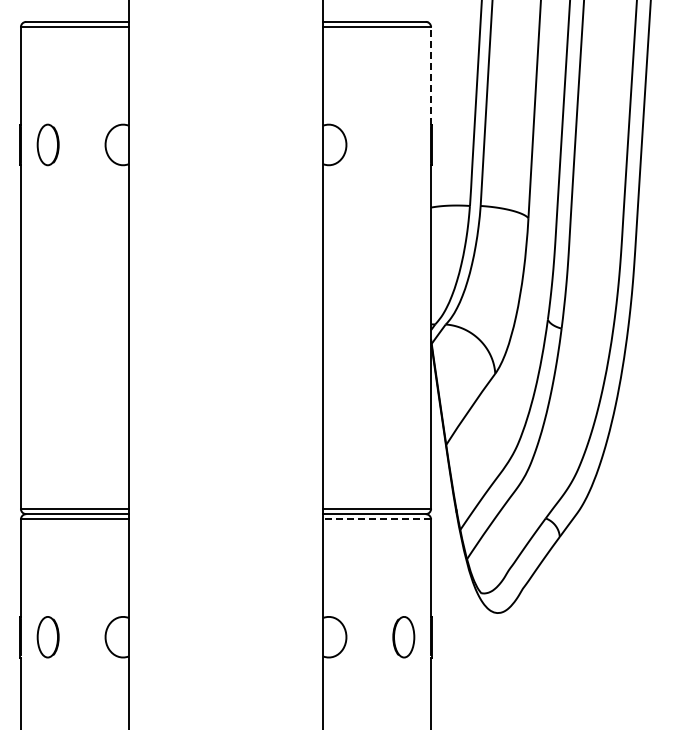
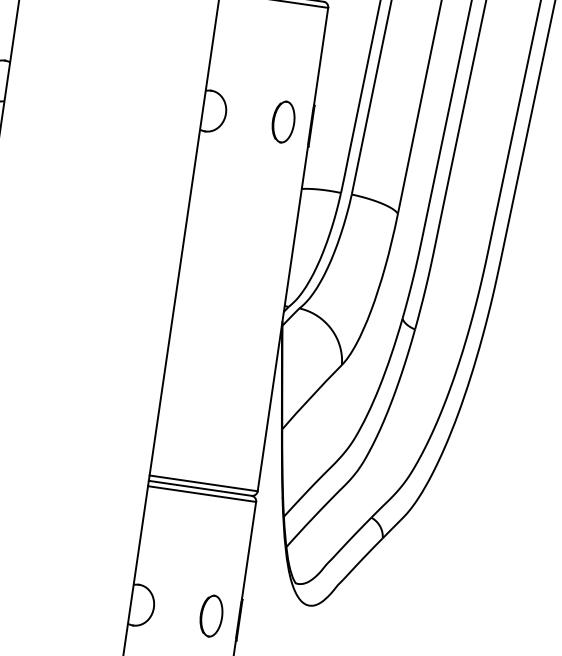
line: (431, 75) -> (321, 56), dashed -> solid
part: (403, 144) -> (283, 121), added
line: (377, 519) -> (202, 494), dashed -> solid

